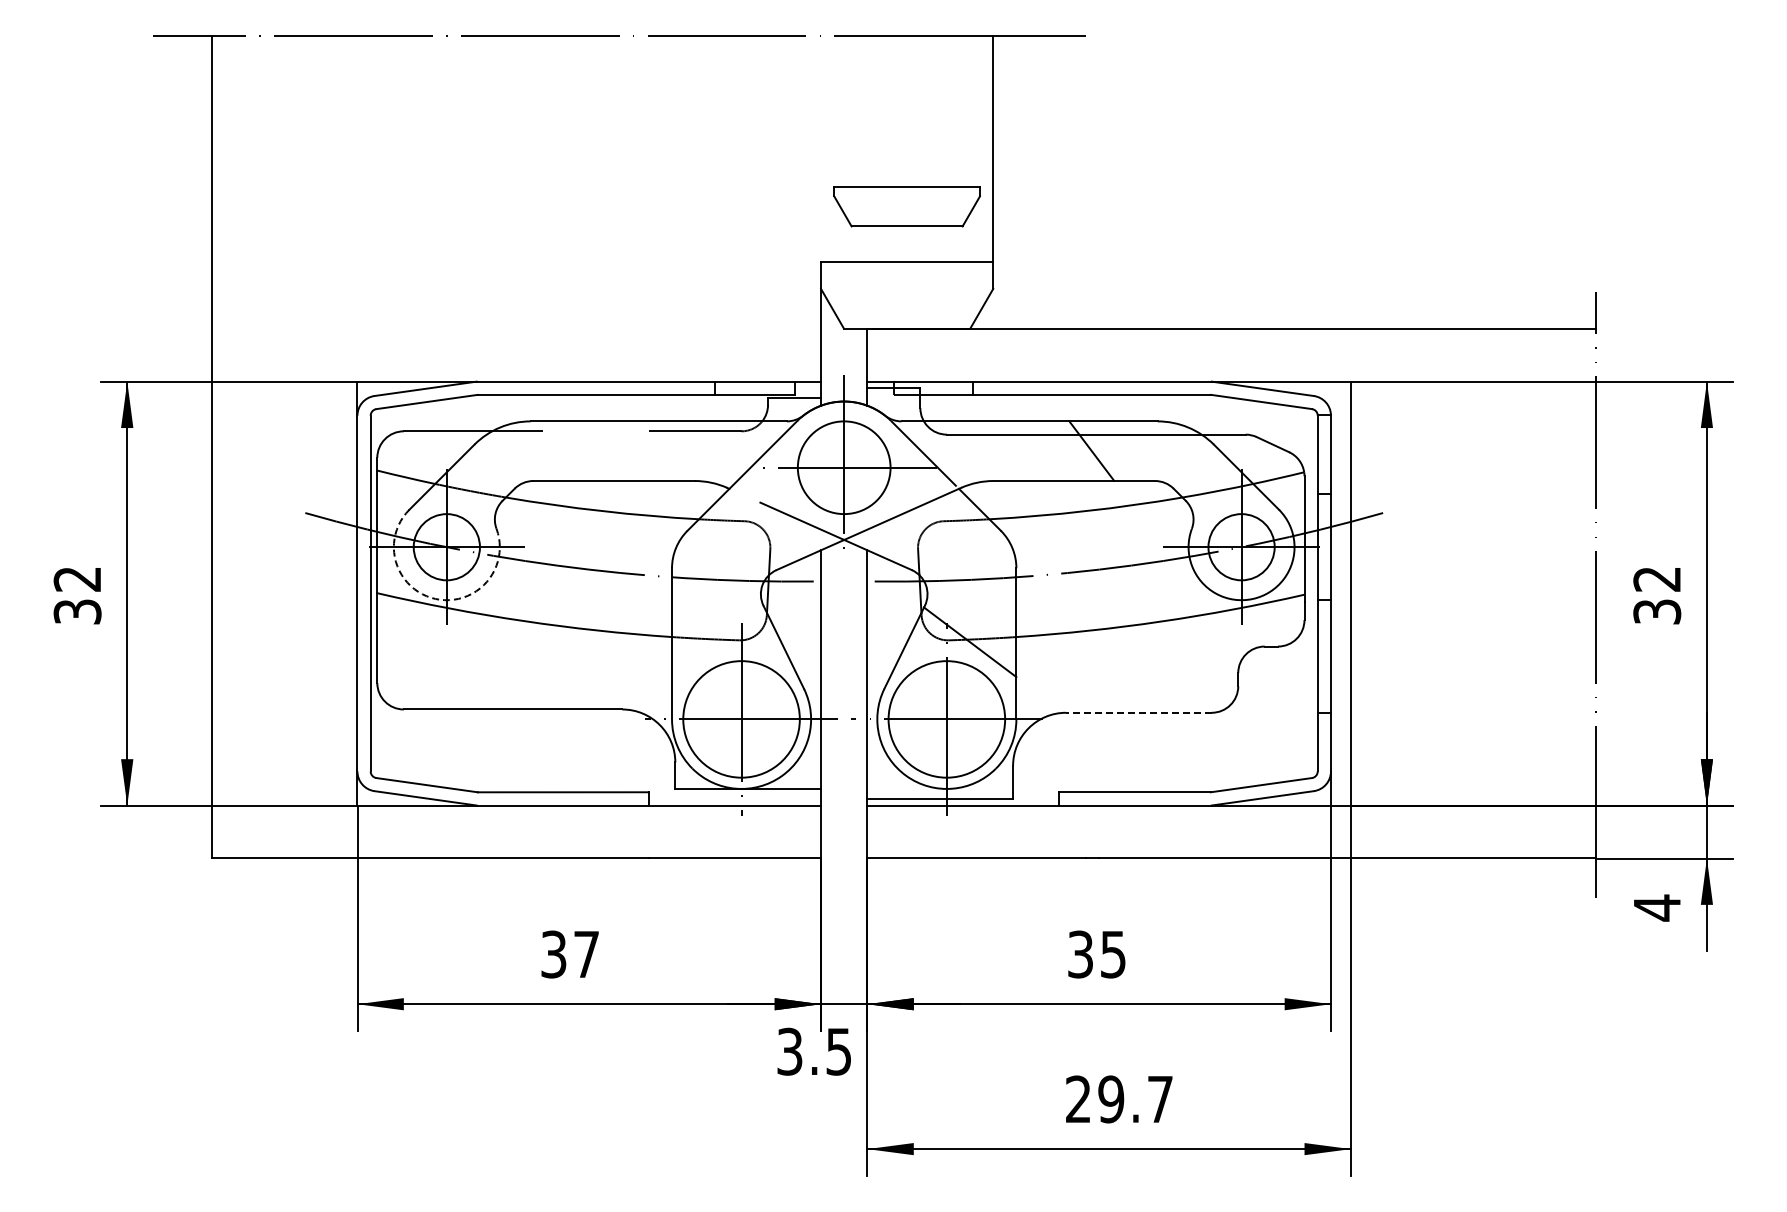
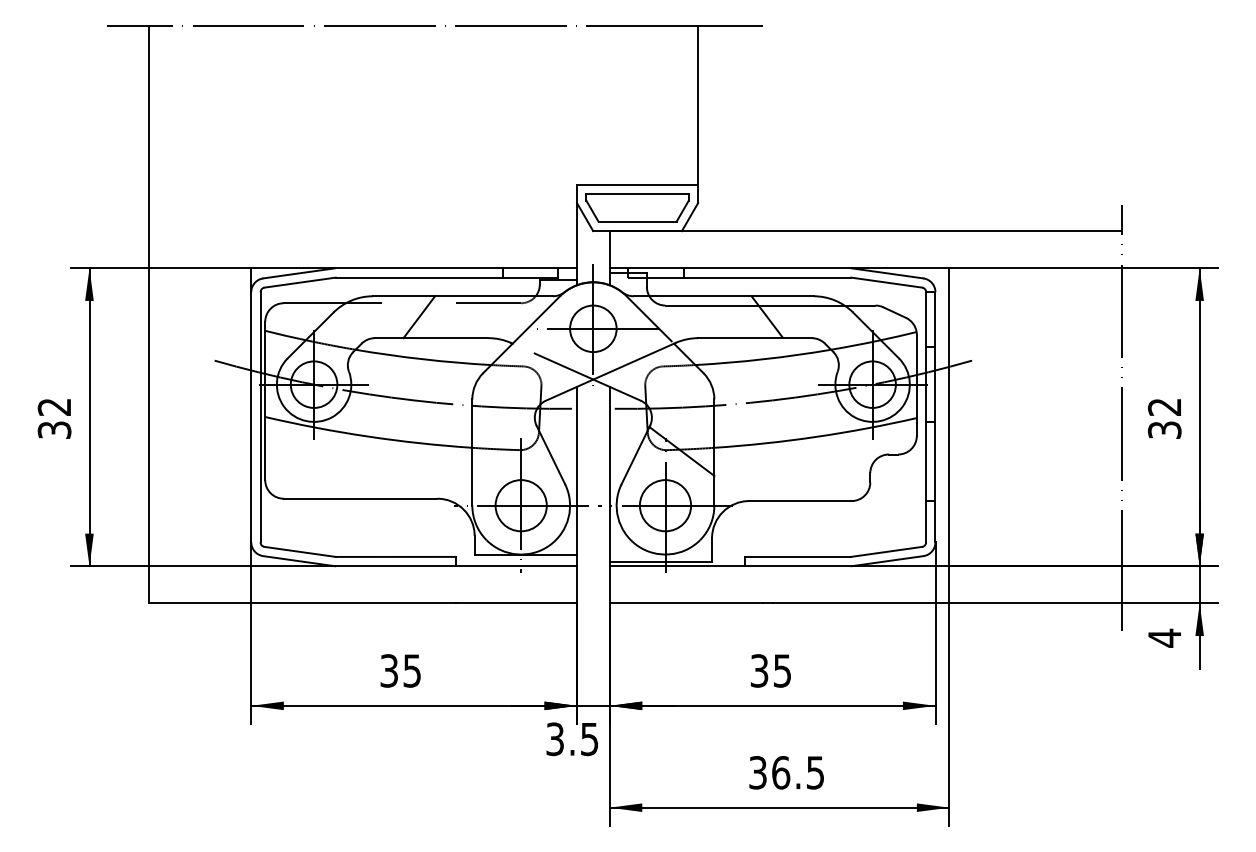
part: (906, 206) -> (637, 207), moved
line: (596, 451) -> (419, 317), added
circle: (844, 467) -> (593, 328), size x0.71
arc: (435, 598) -> (306, 420), dashed -> solid
line: (1138, 712) -> (800, 500), dashed -> solid
circle: (741, 718) -> (521, 505), size x0.62
circle: (946, 718) -> (665, 505), size x0.62
text: (586, 954) -> (412, 670), 37 -> 35
text: (1119, 1099) -> (786, 772), 29.7 -> 36.5

